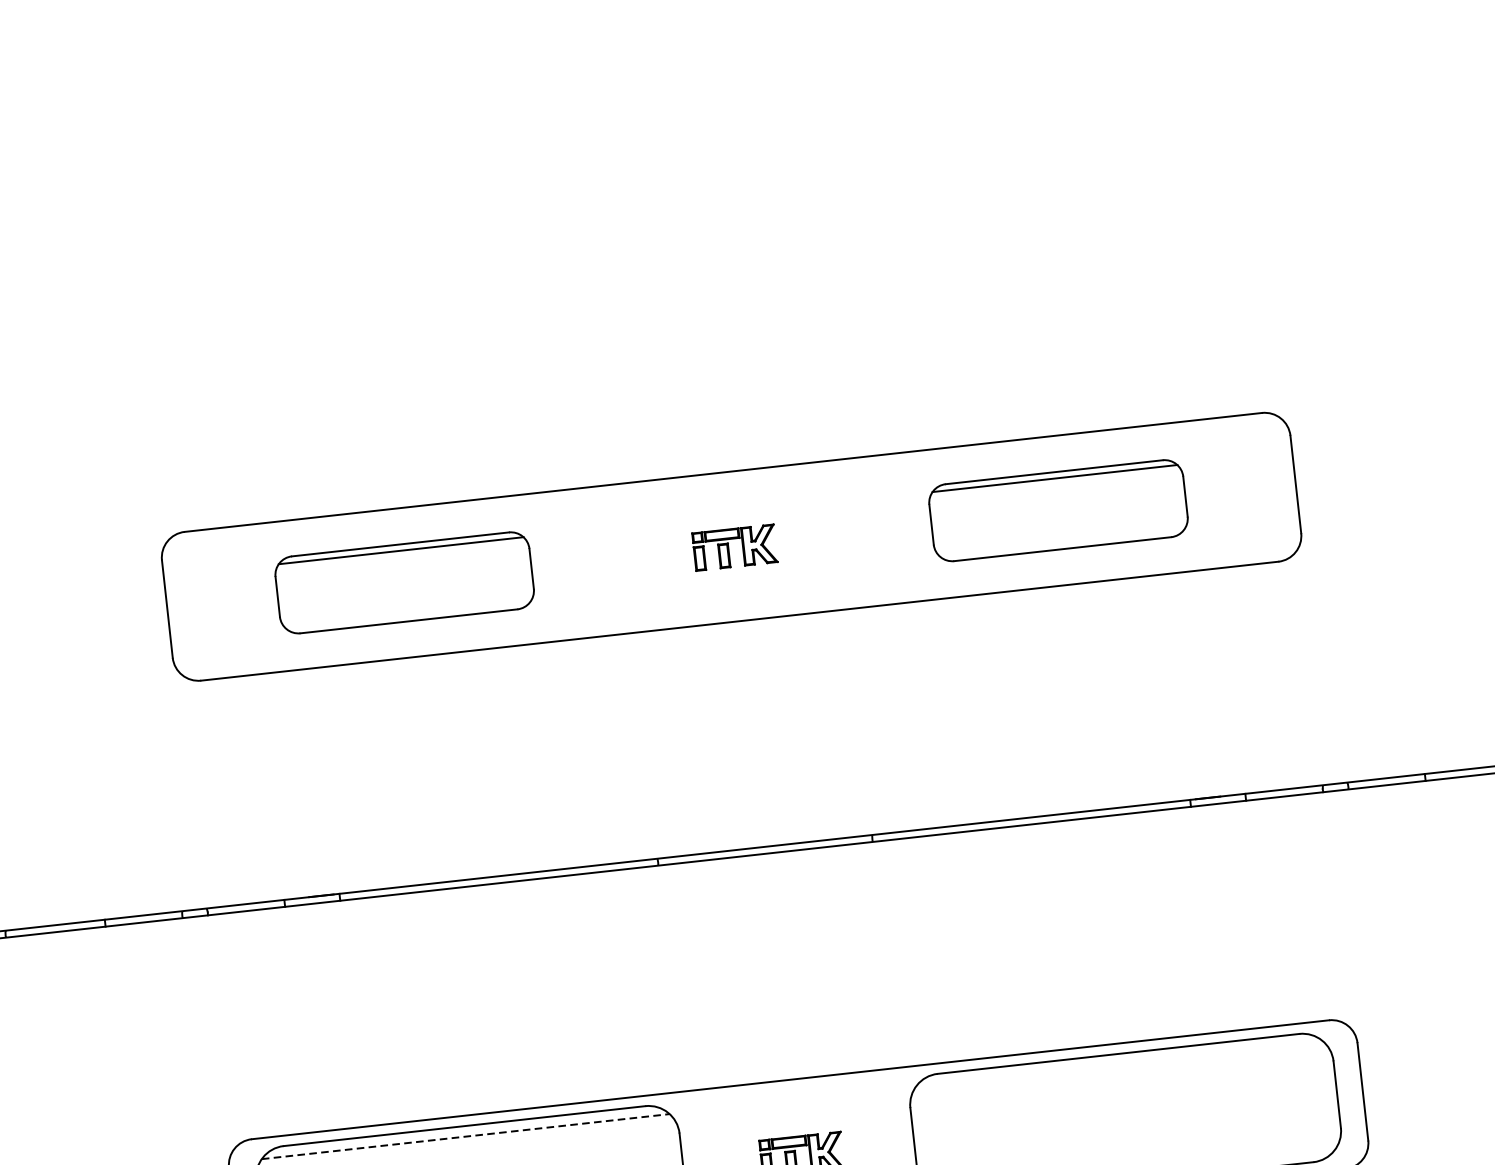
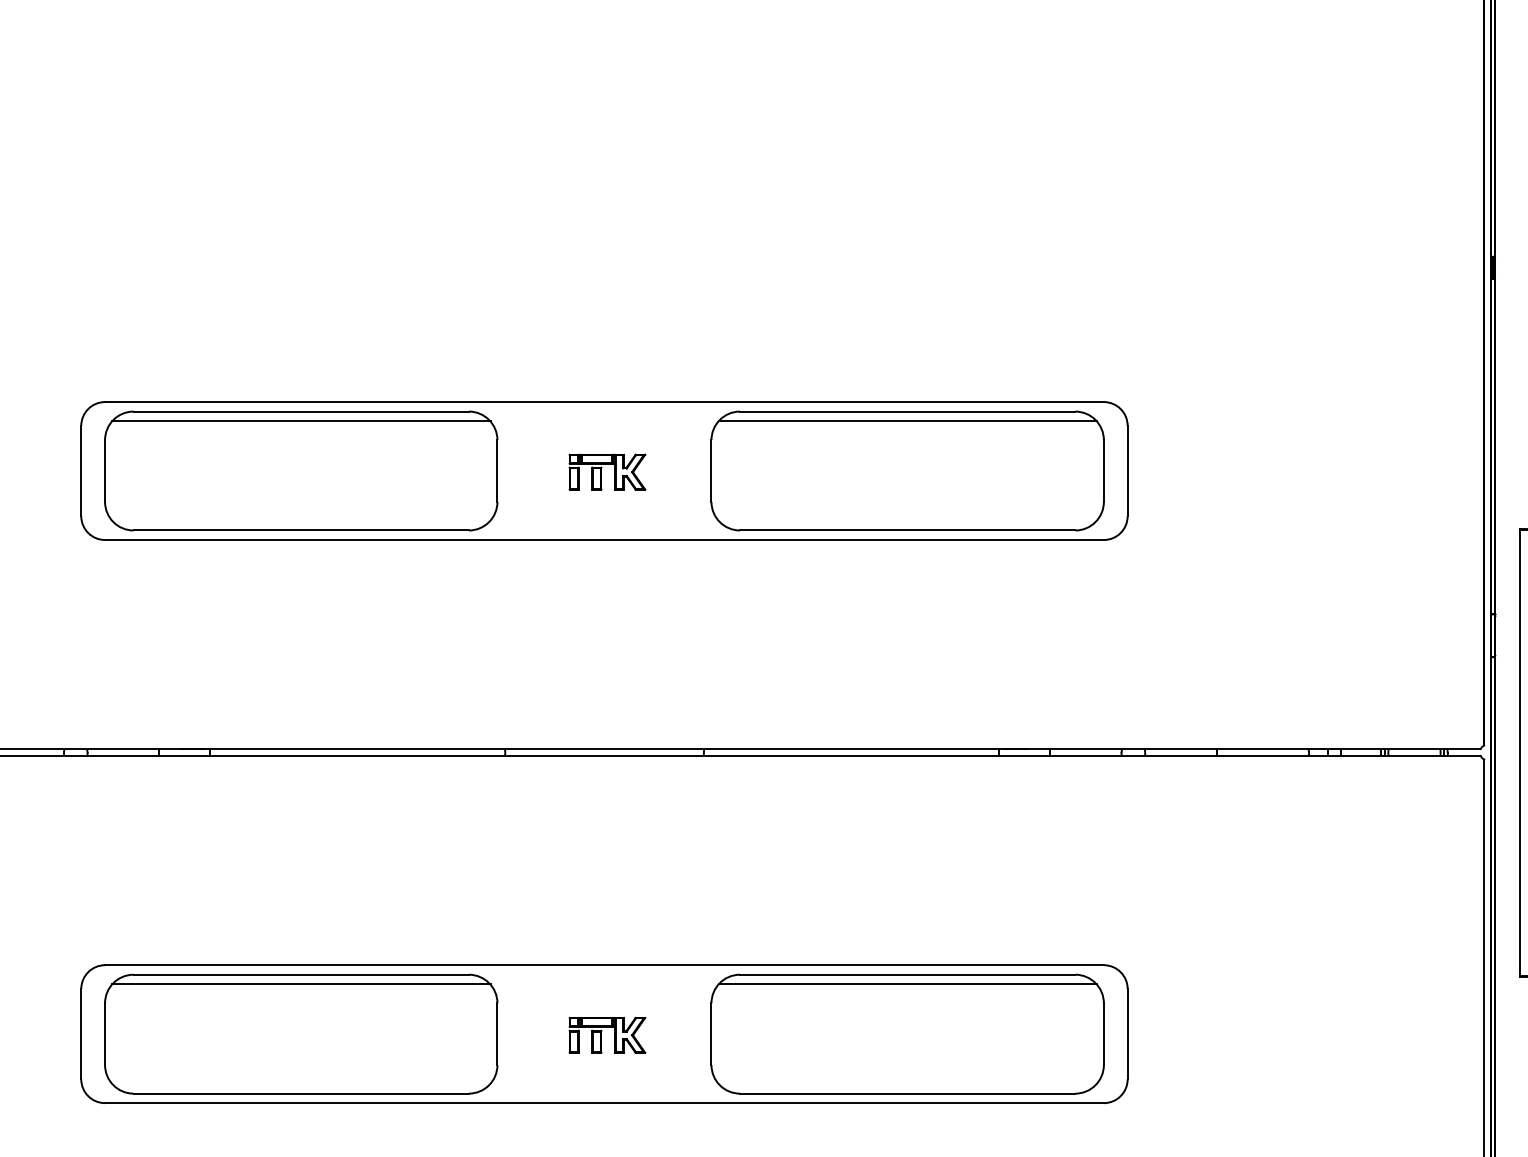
part: (1058, 510) -> (907, 470), size x1.67
part: (404, 582) -> (301, 470), size x1.67
line: (1119, 1064) -> (907, 984), added
line: (466, 1136) -> (301, 984), dashed -> solid

